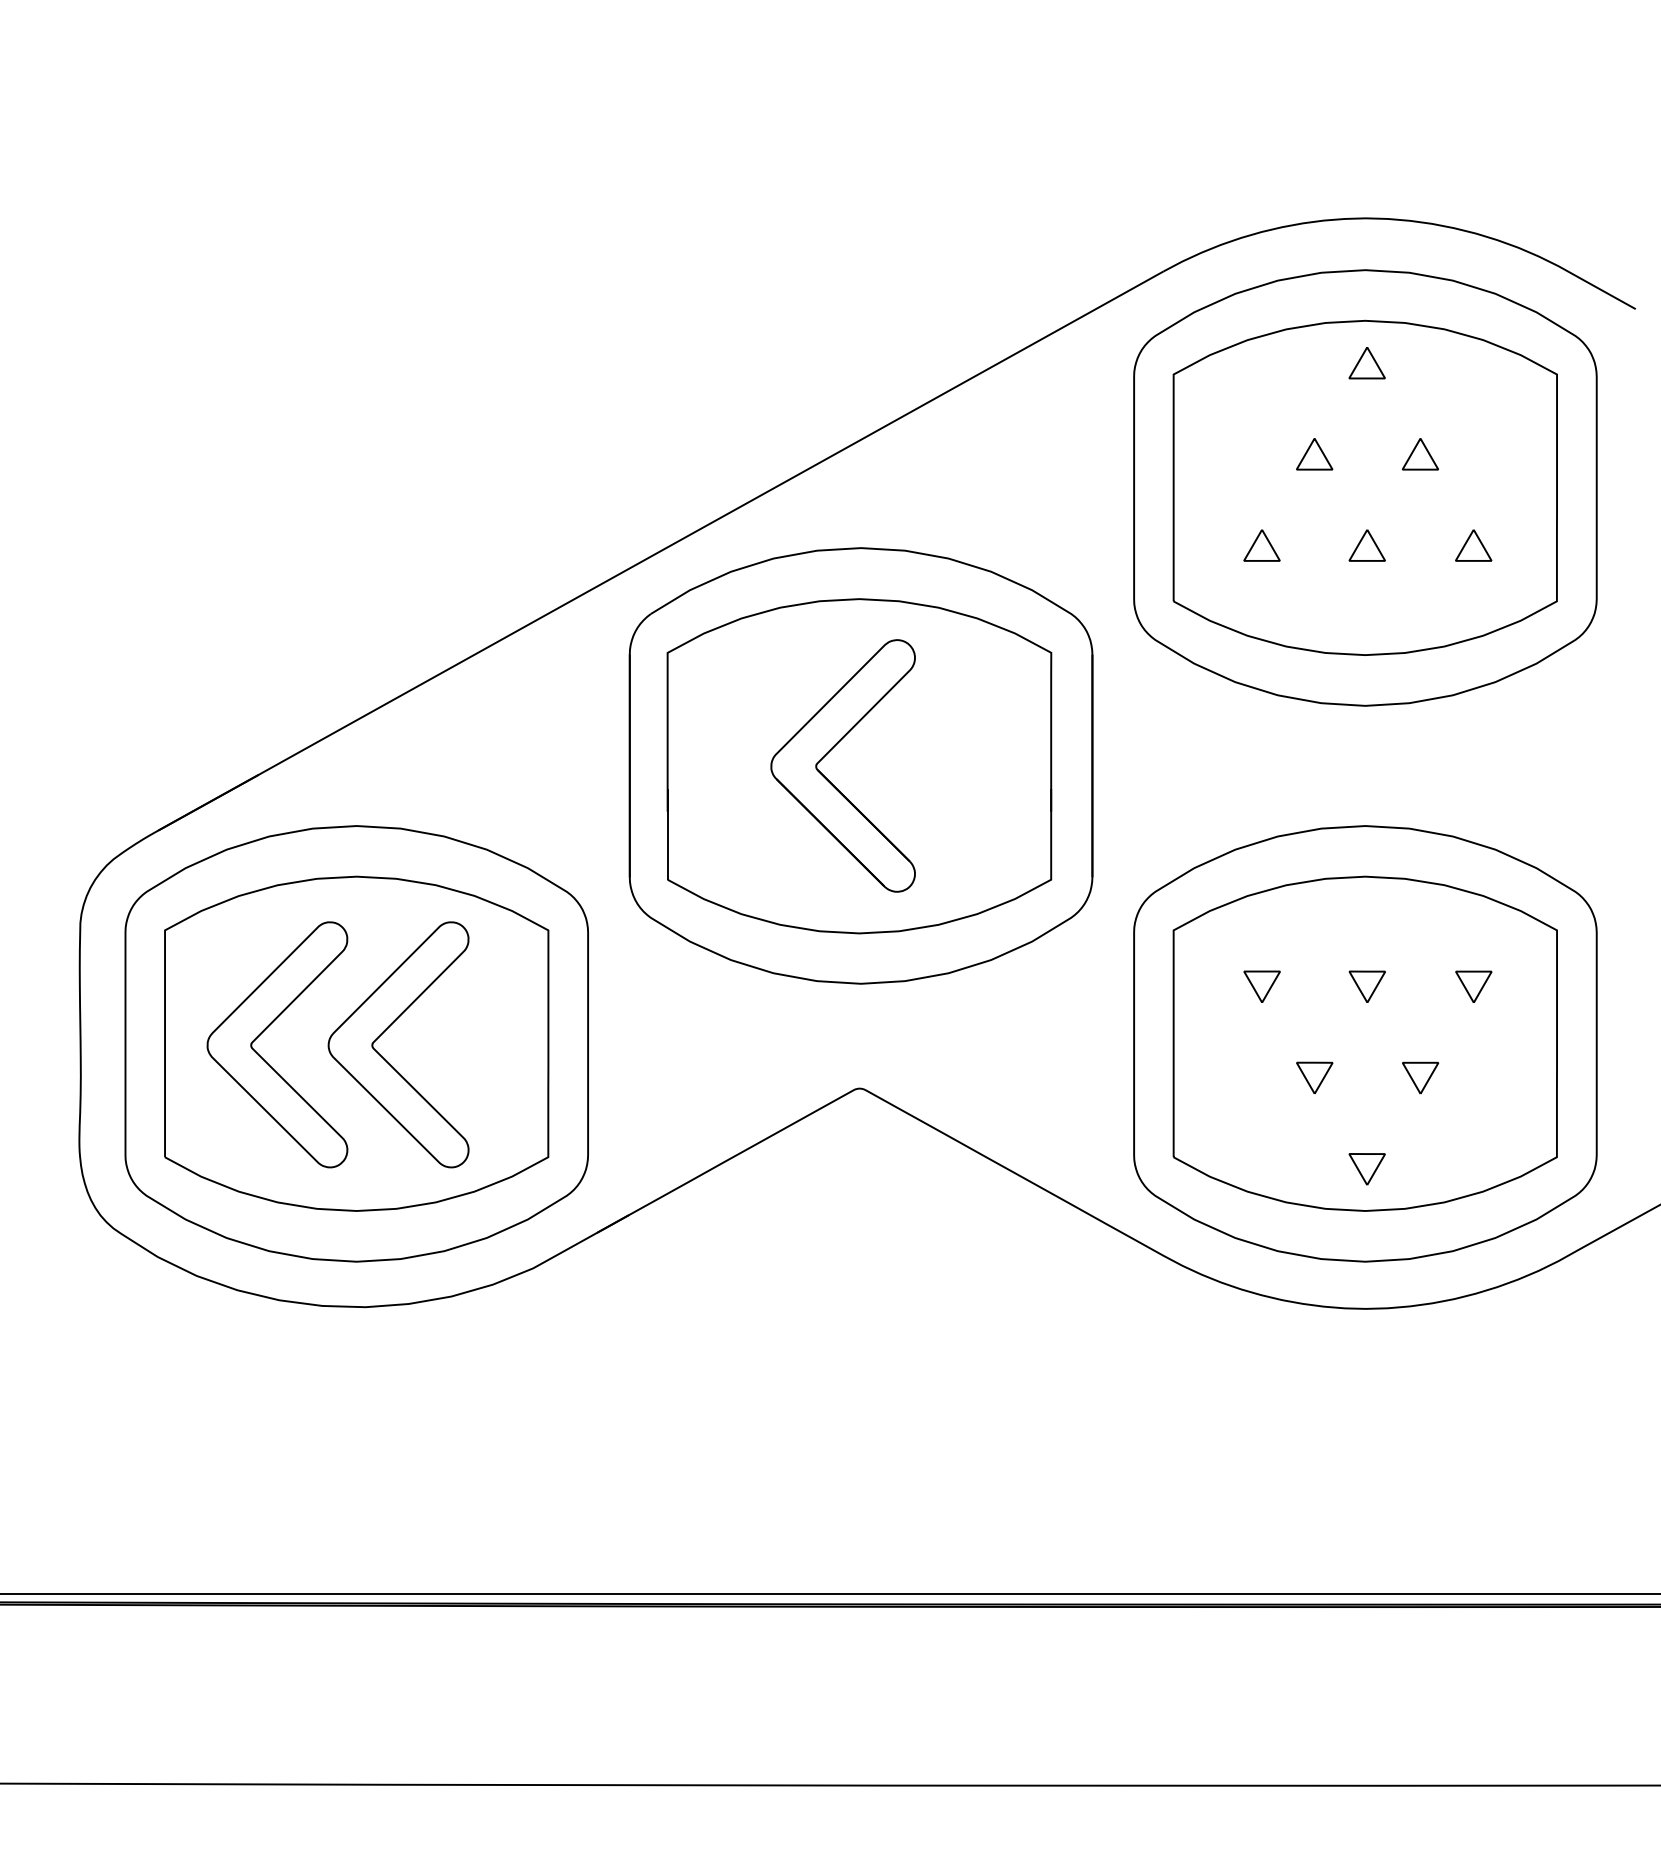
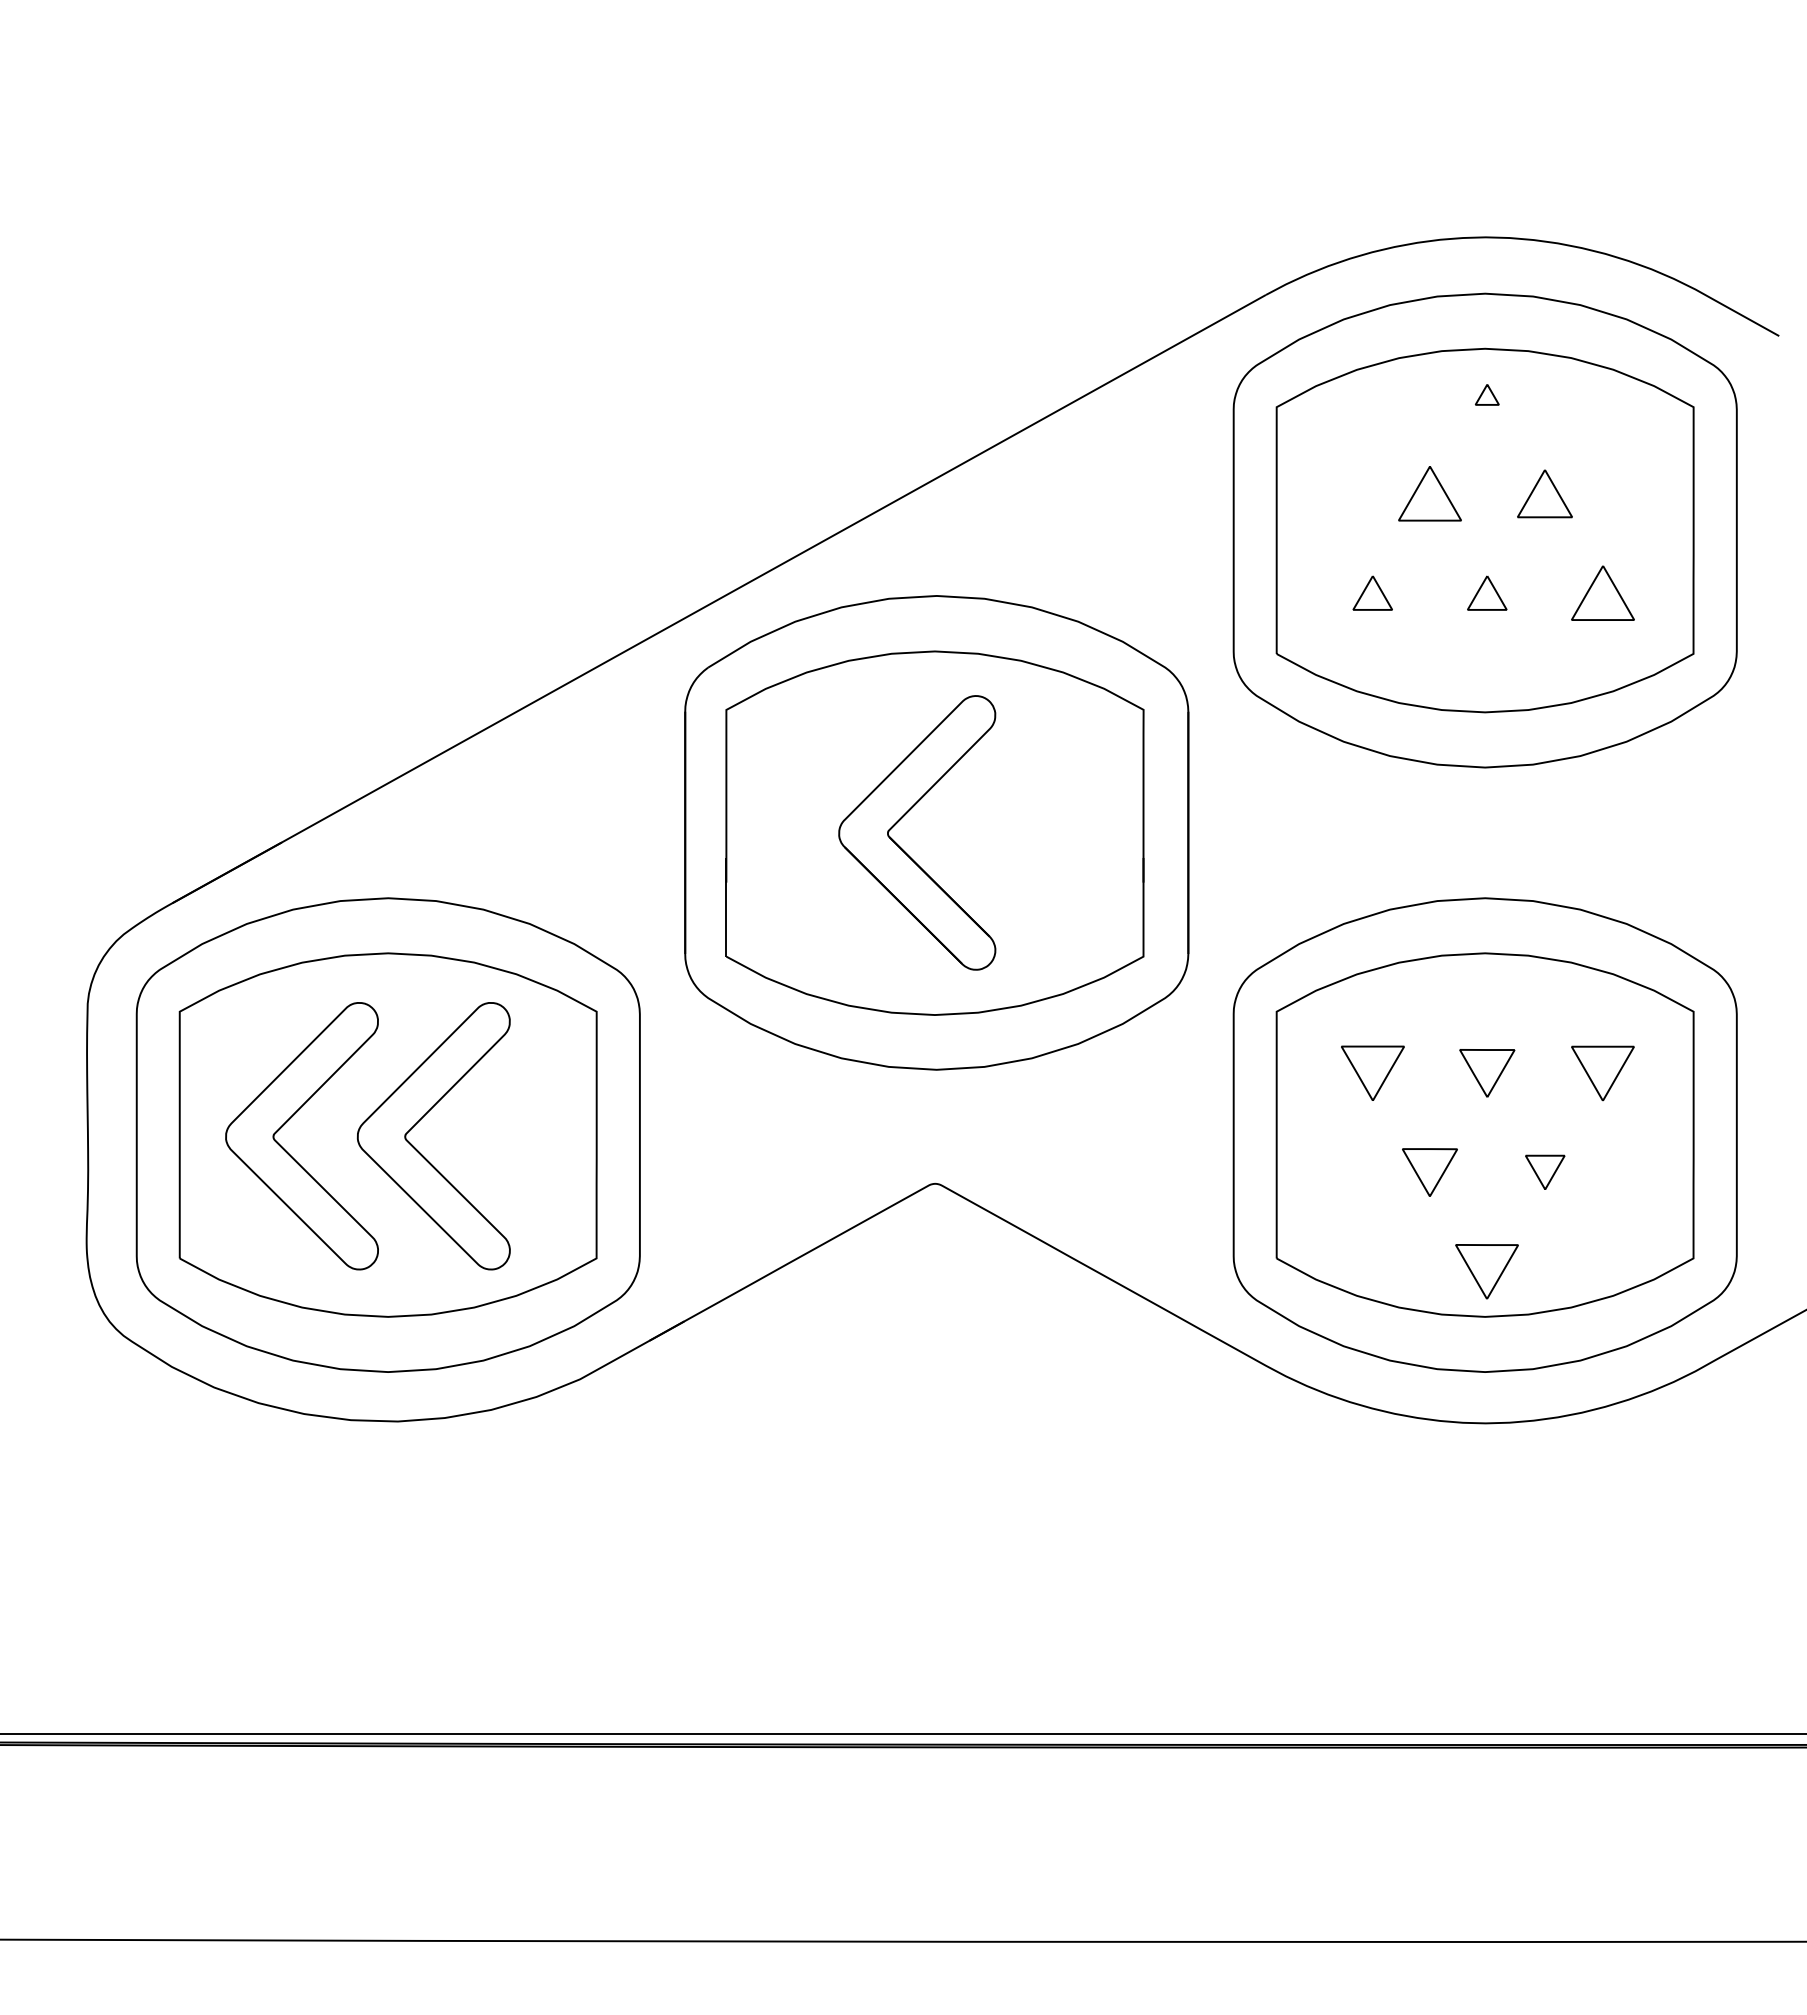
part: (1367, 362) -> (1487, 394), size x0.6
part: (1314, 453) -> (1429, 493), size x1.6
part: (1420, 453) -> (1545, 493), size x1.4
part: (1473, 544) -> (1602, 592), size x1.6
part: (1261, 986) -> (1372, 1072), size x1.6
part: (1367, 986) -> (1487, 1072), size x1.4
part: (1474, 986) -> (1603, 1072), size x1.6
part: (1315, 1077) -> (1430, 1171), size x1.4
part: (1367, 1169) -> (1487, 1271), size x1.6

